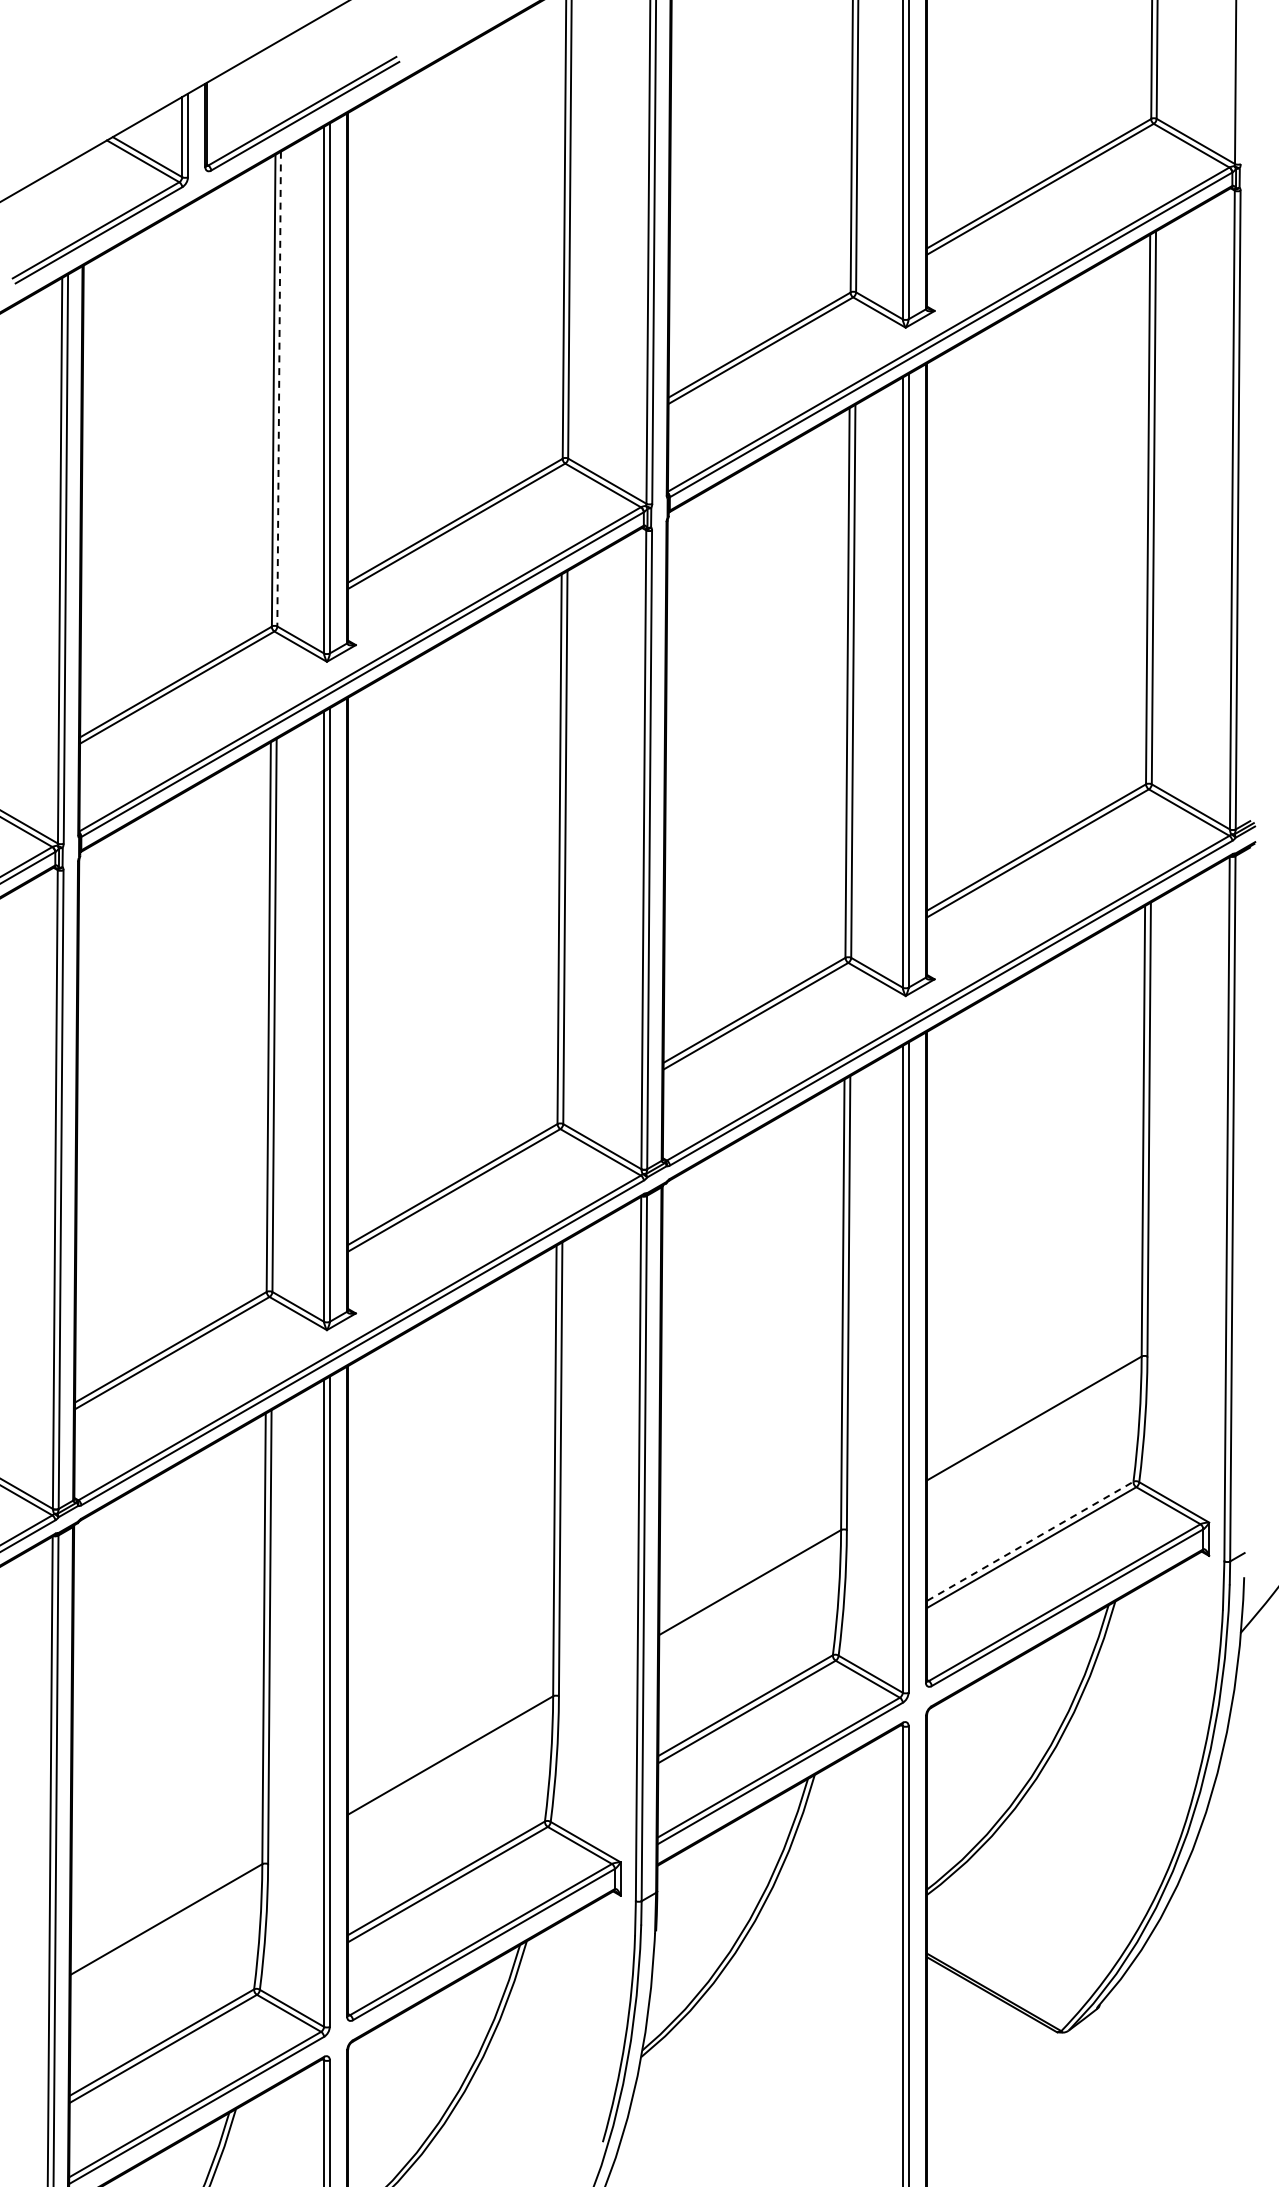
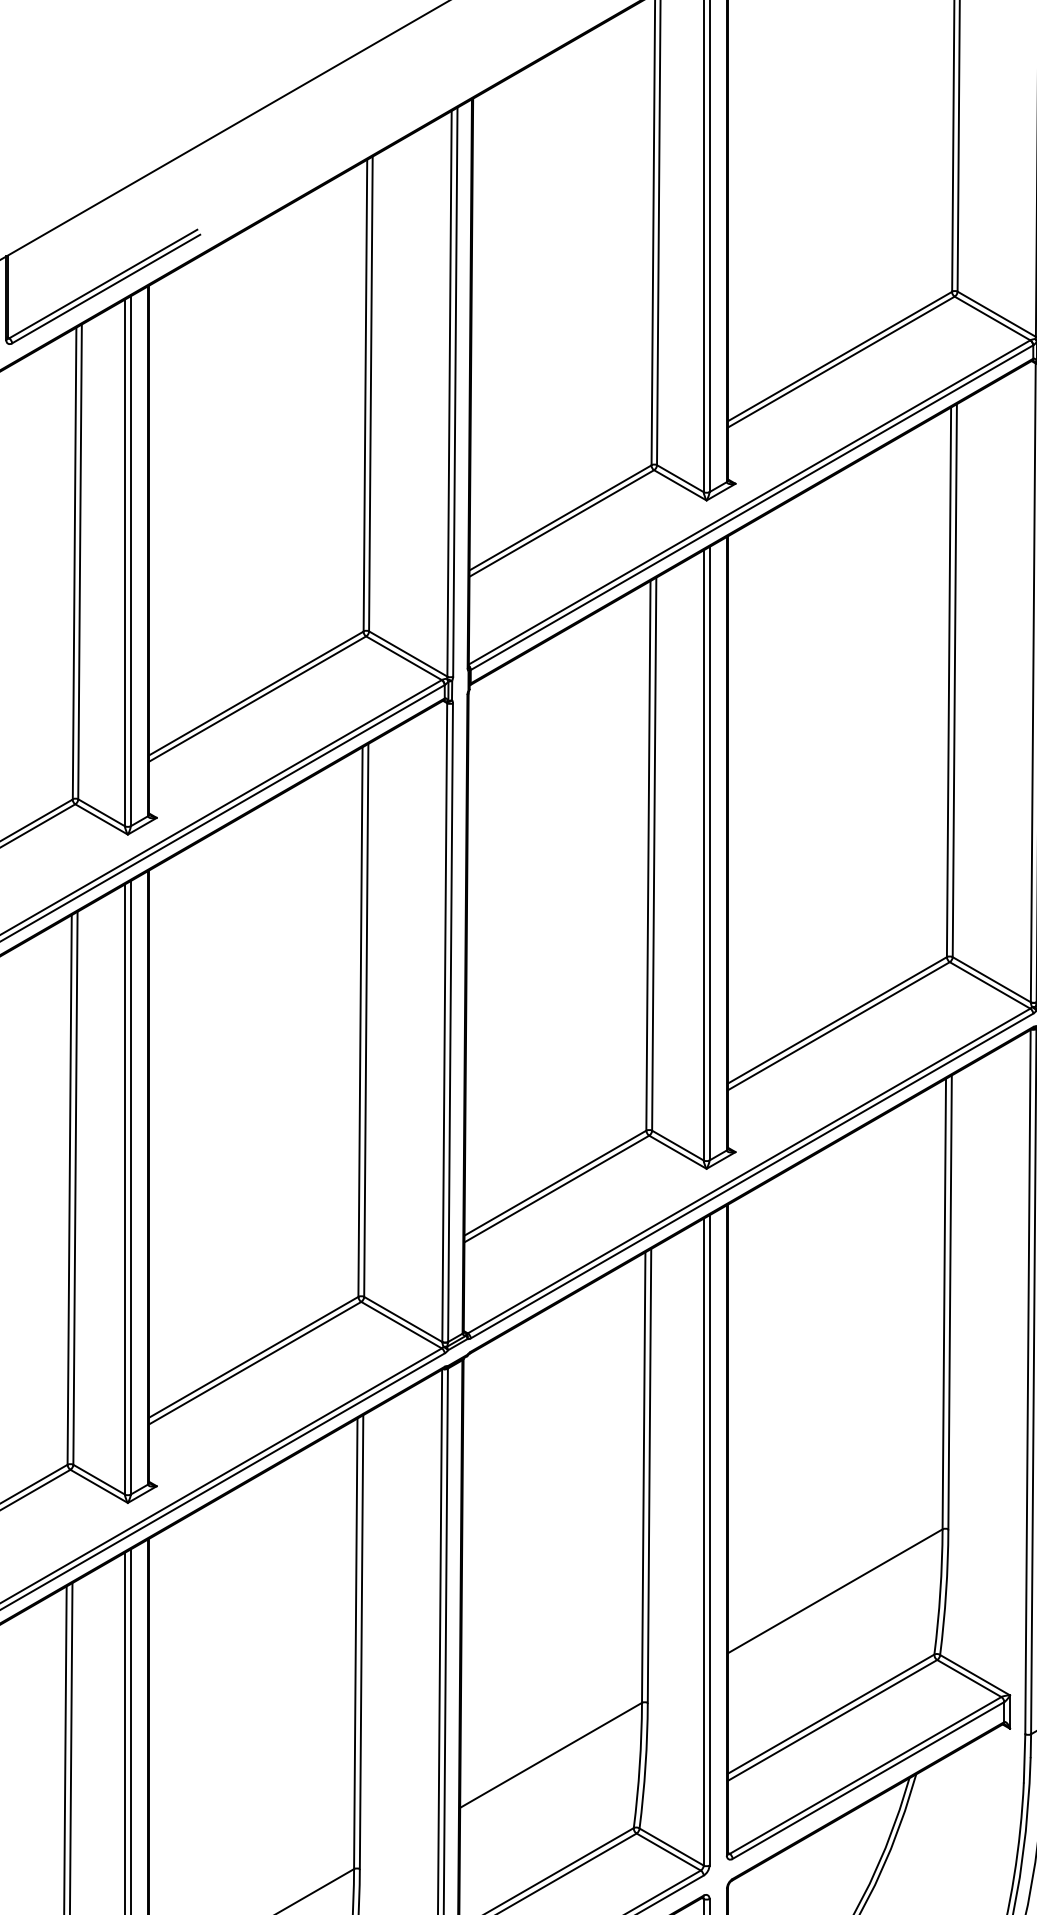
line: (279, 389) -> (80, 562), dashed -> solid
line: (1030, 1541) -> (831, 1714), dashed -> solid

